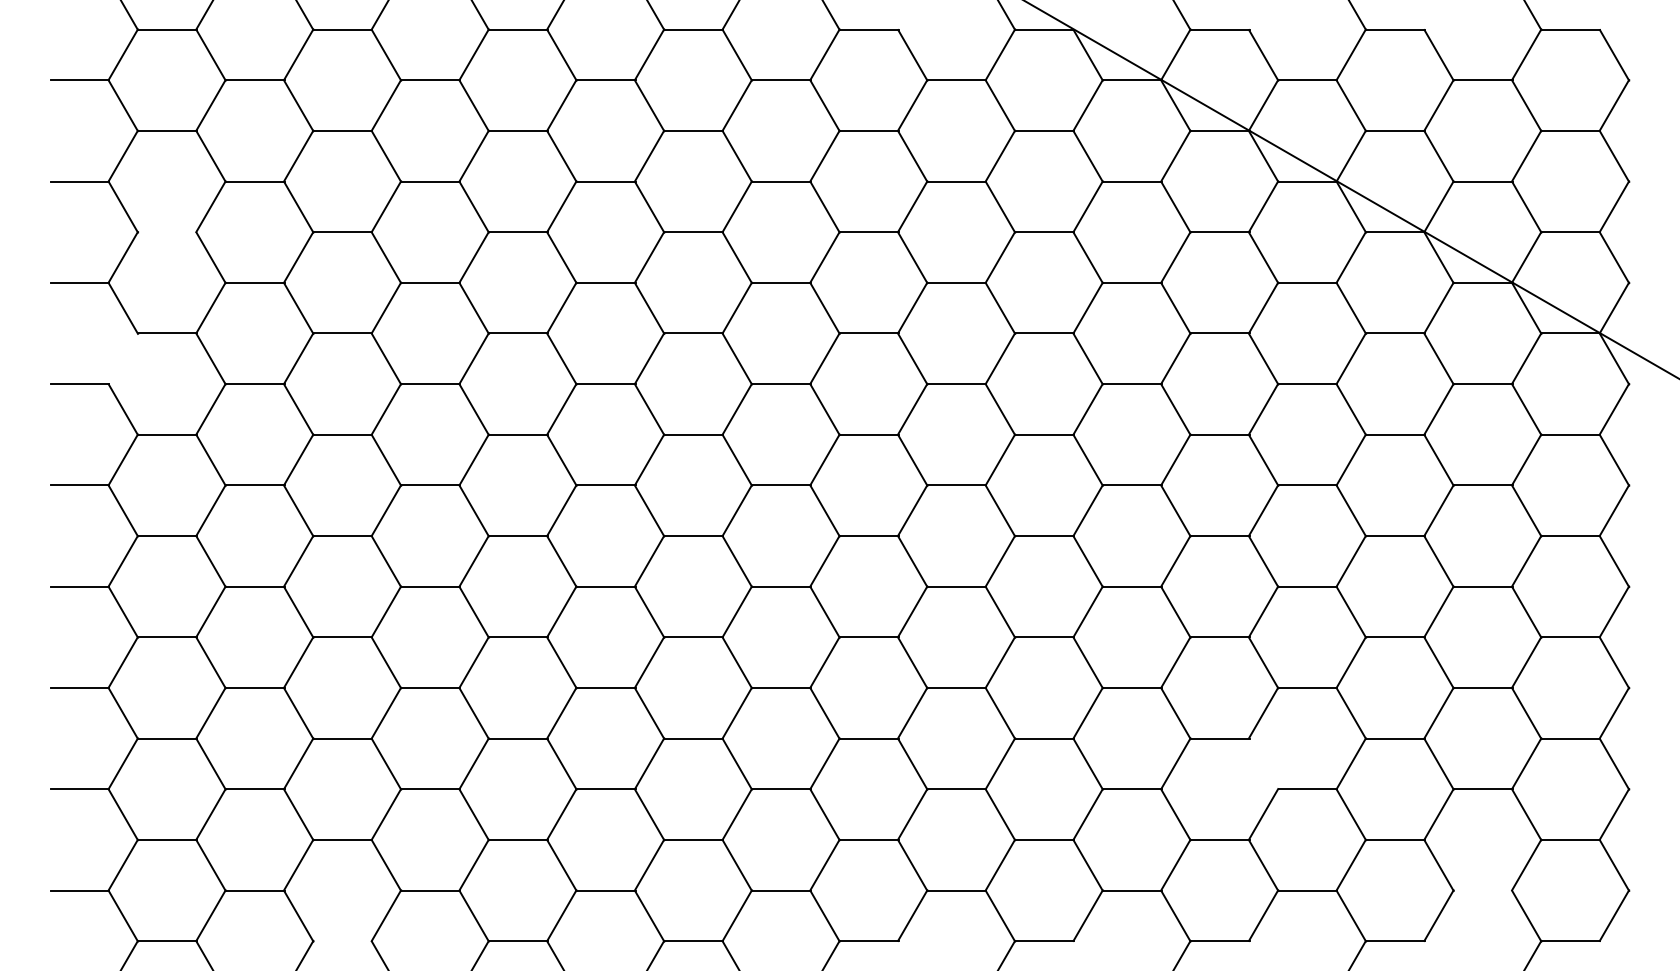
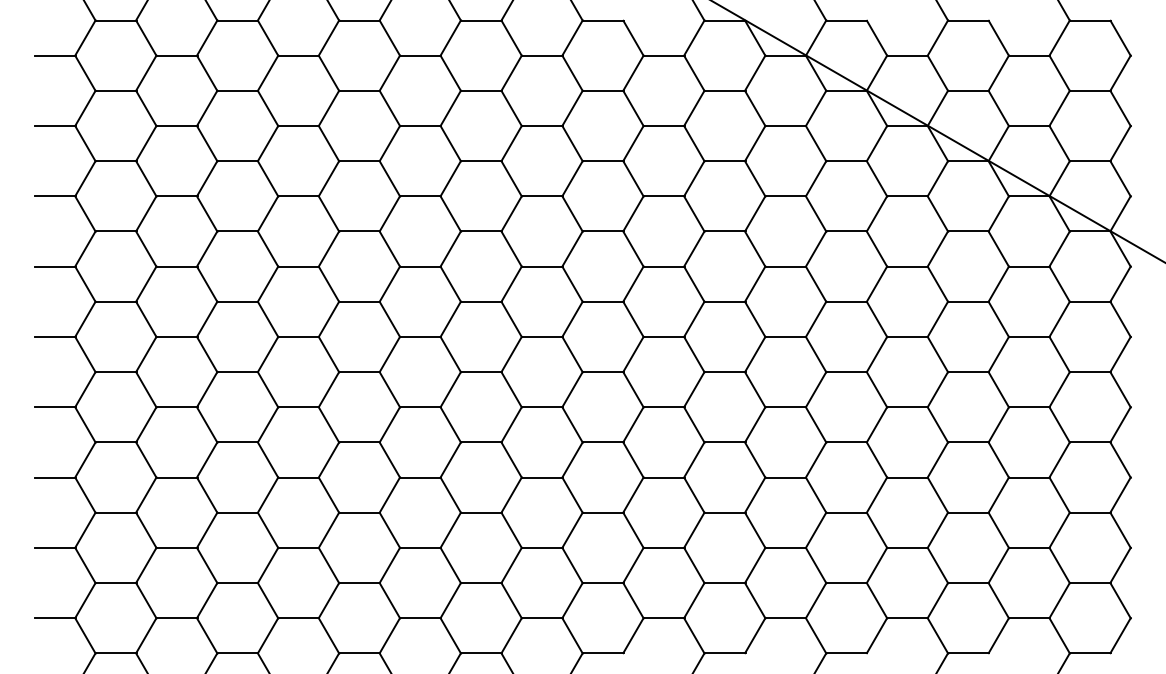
line: (168, 232) -> (116, 161), added
line: (123, 358) -> (85, 248), added
line: (1262, 764) -> (876, 530), added
line: (1483, 891) -> (1029, 618), added
line: (342, 941) -> (237, 653), added

